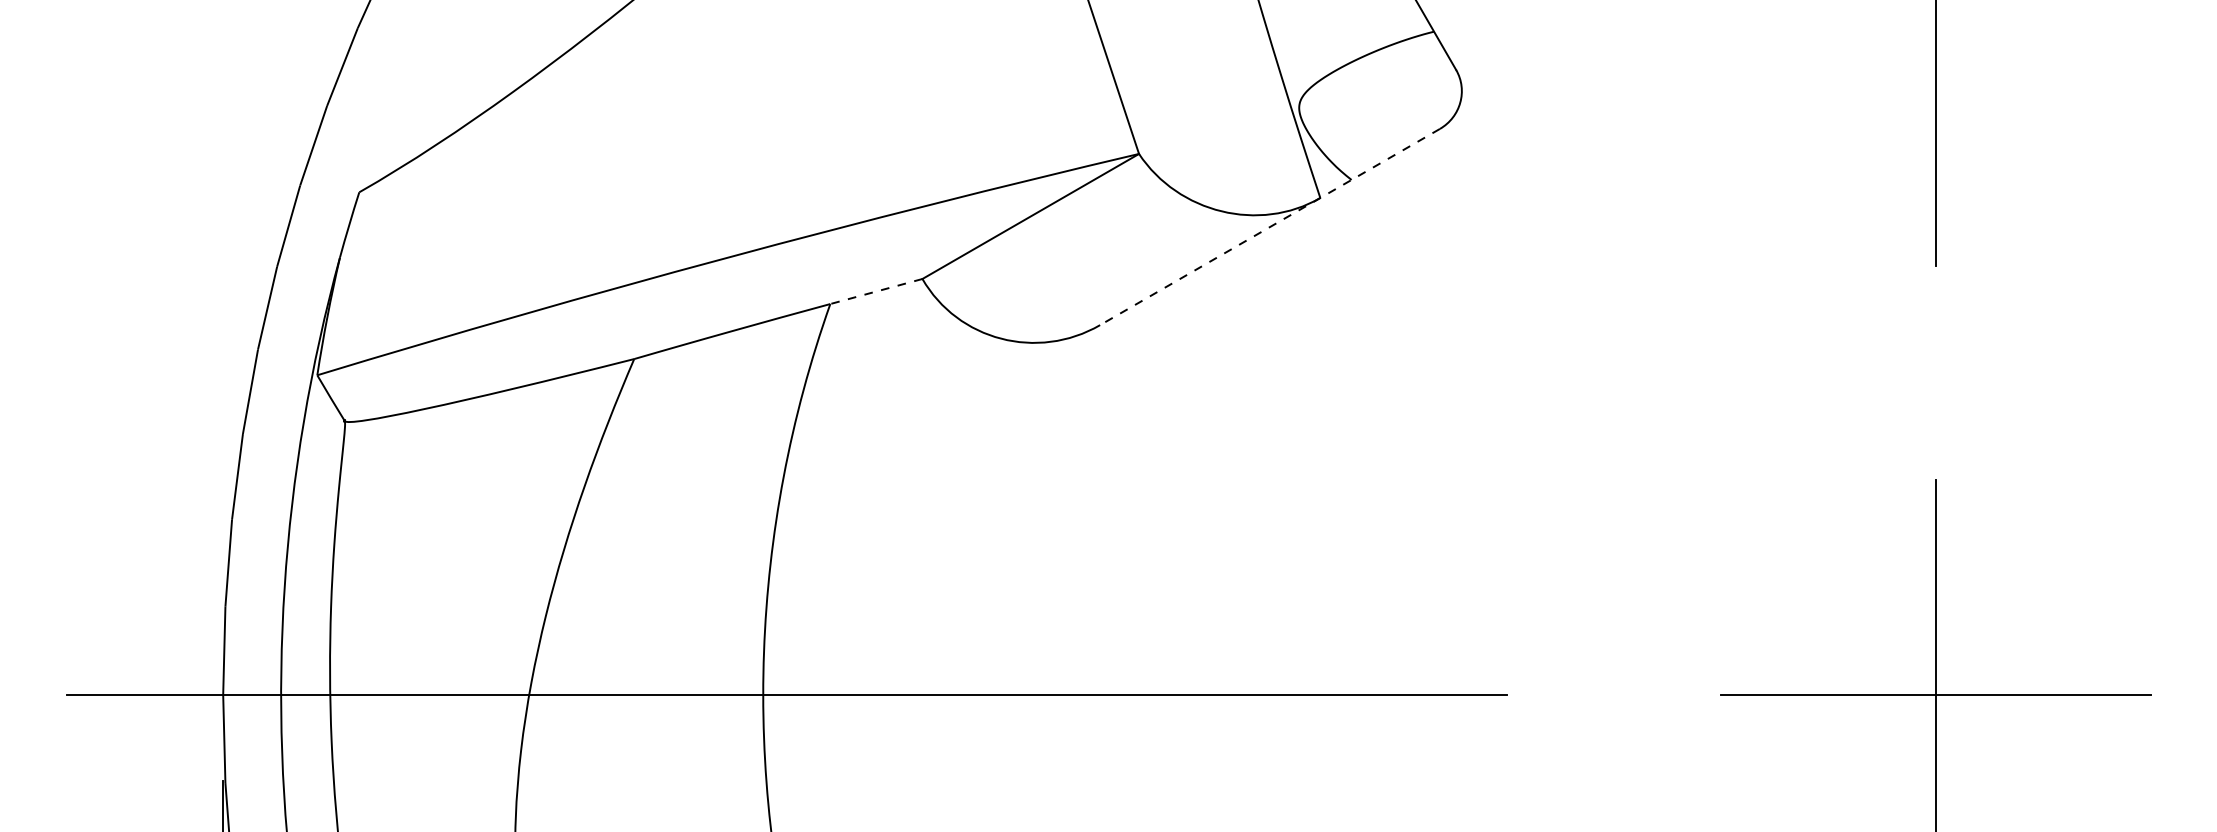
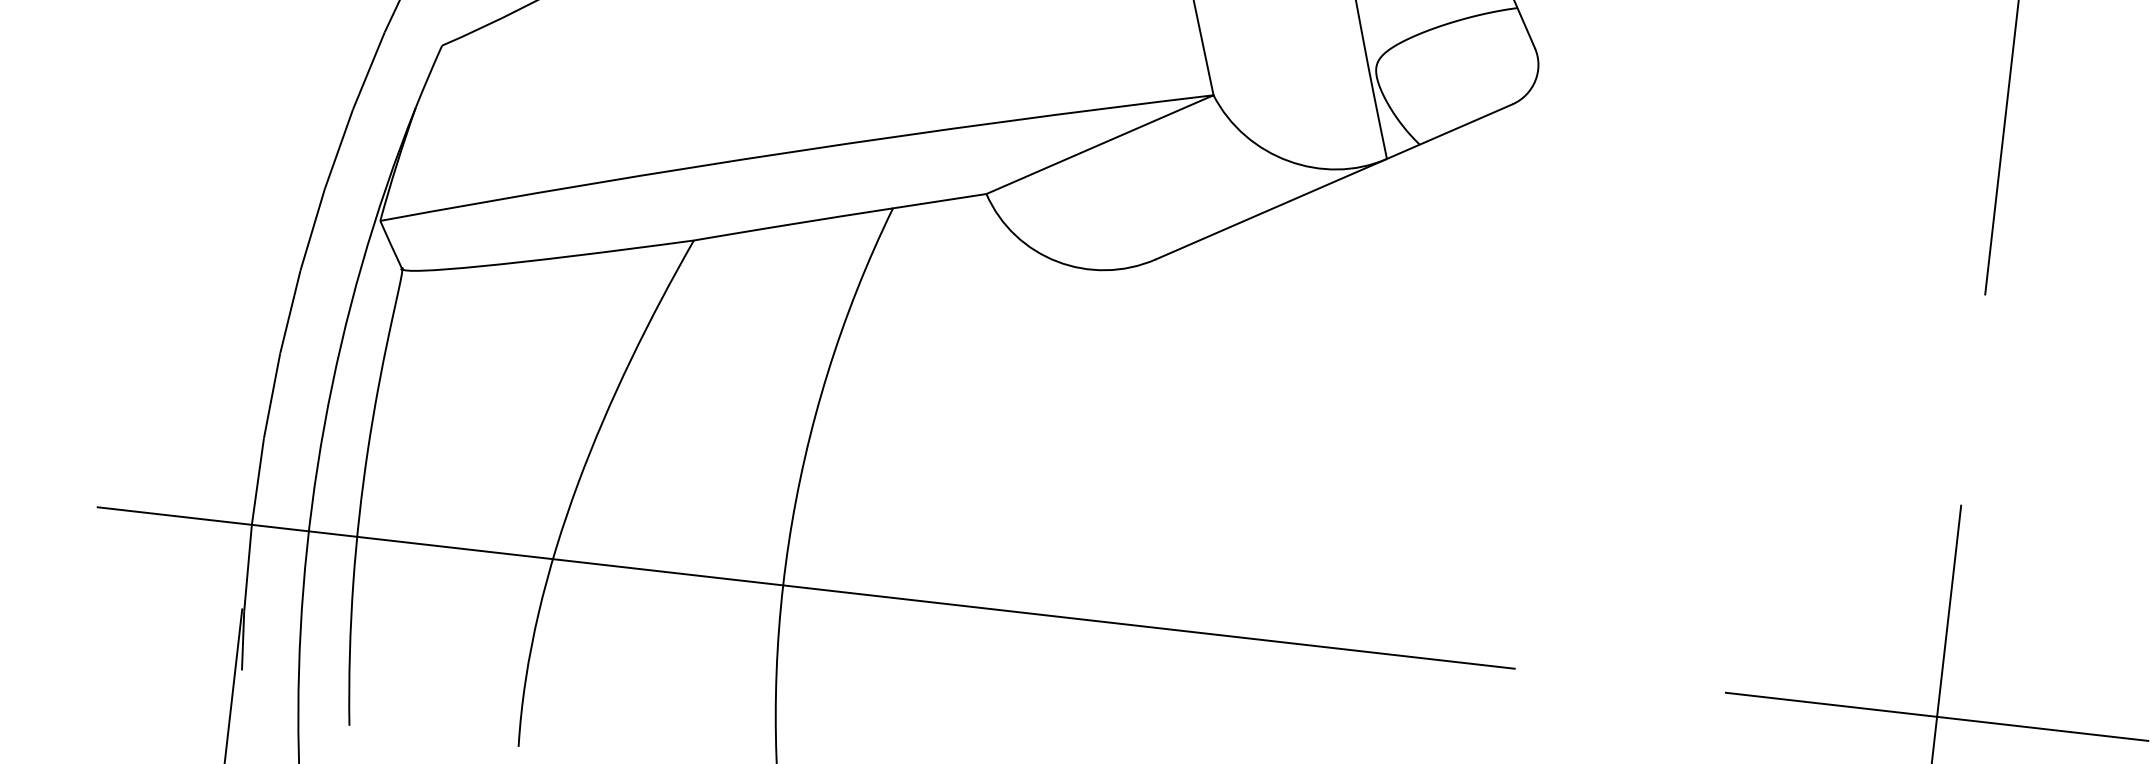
line: (1269, 227) -> (1333, 182), dashed -> solid
line: (876, 291) -> (939, 201), dashed -> solid

